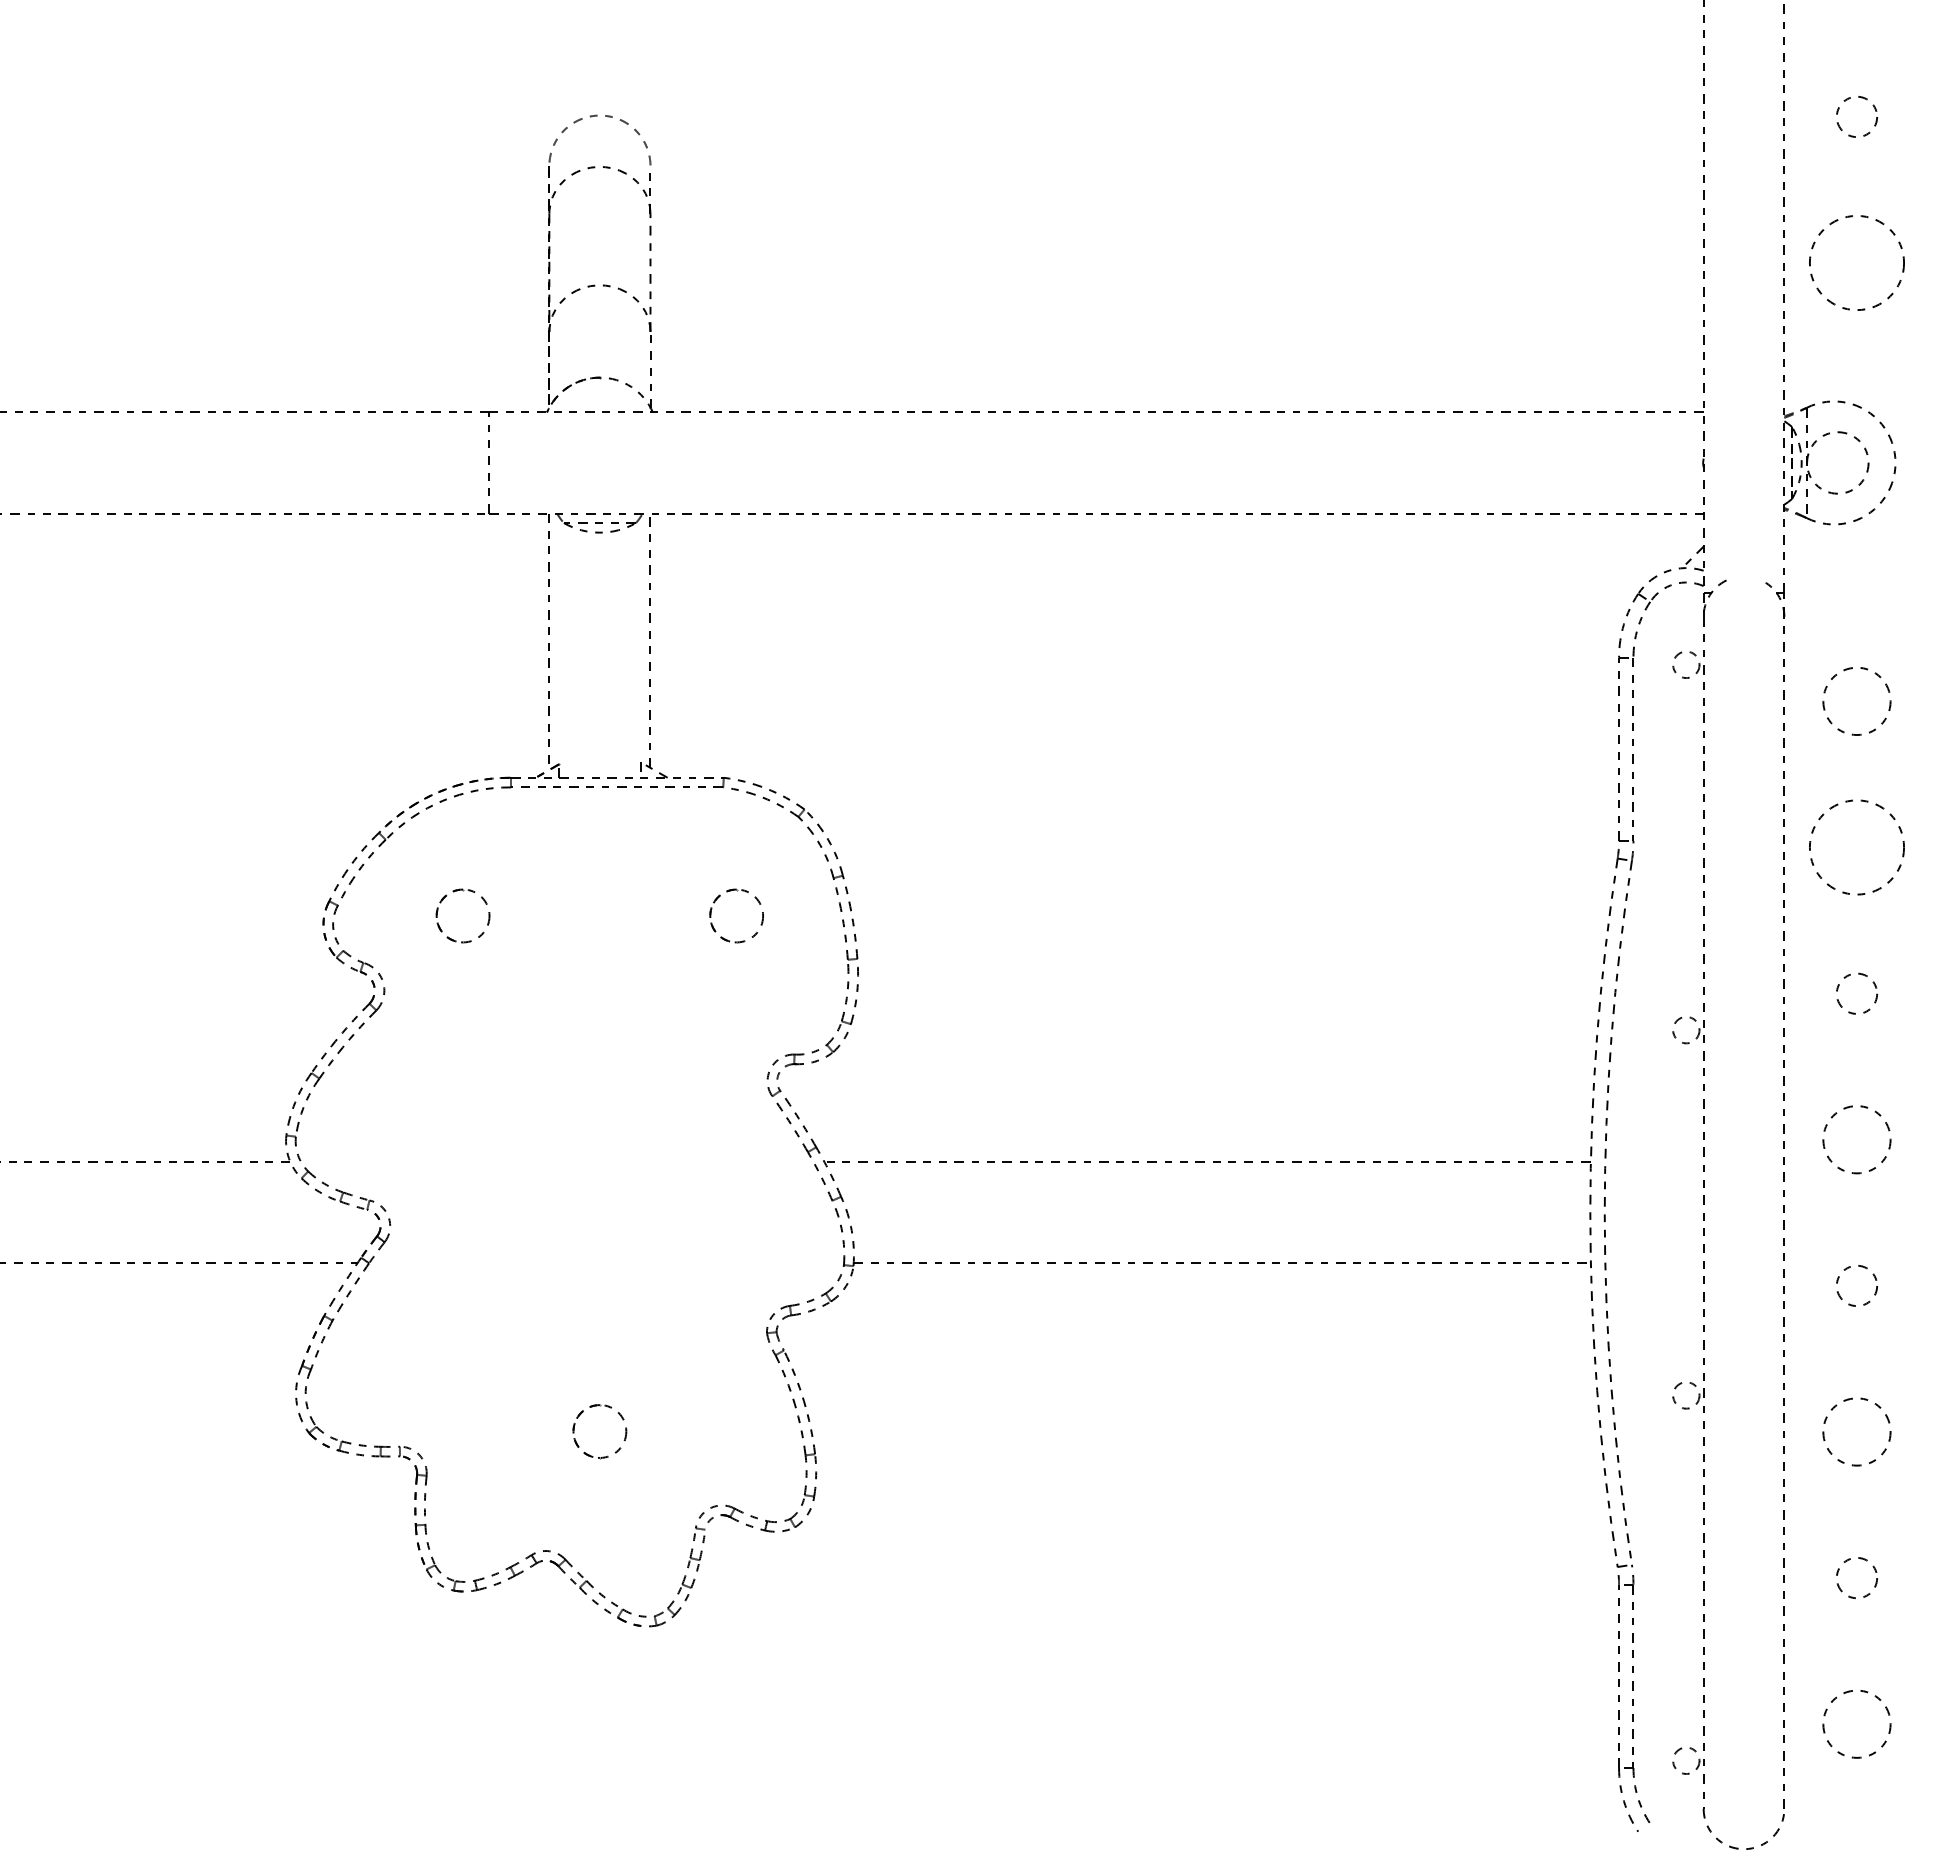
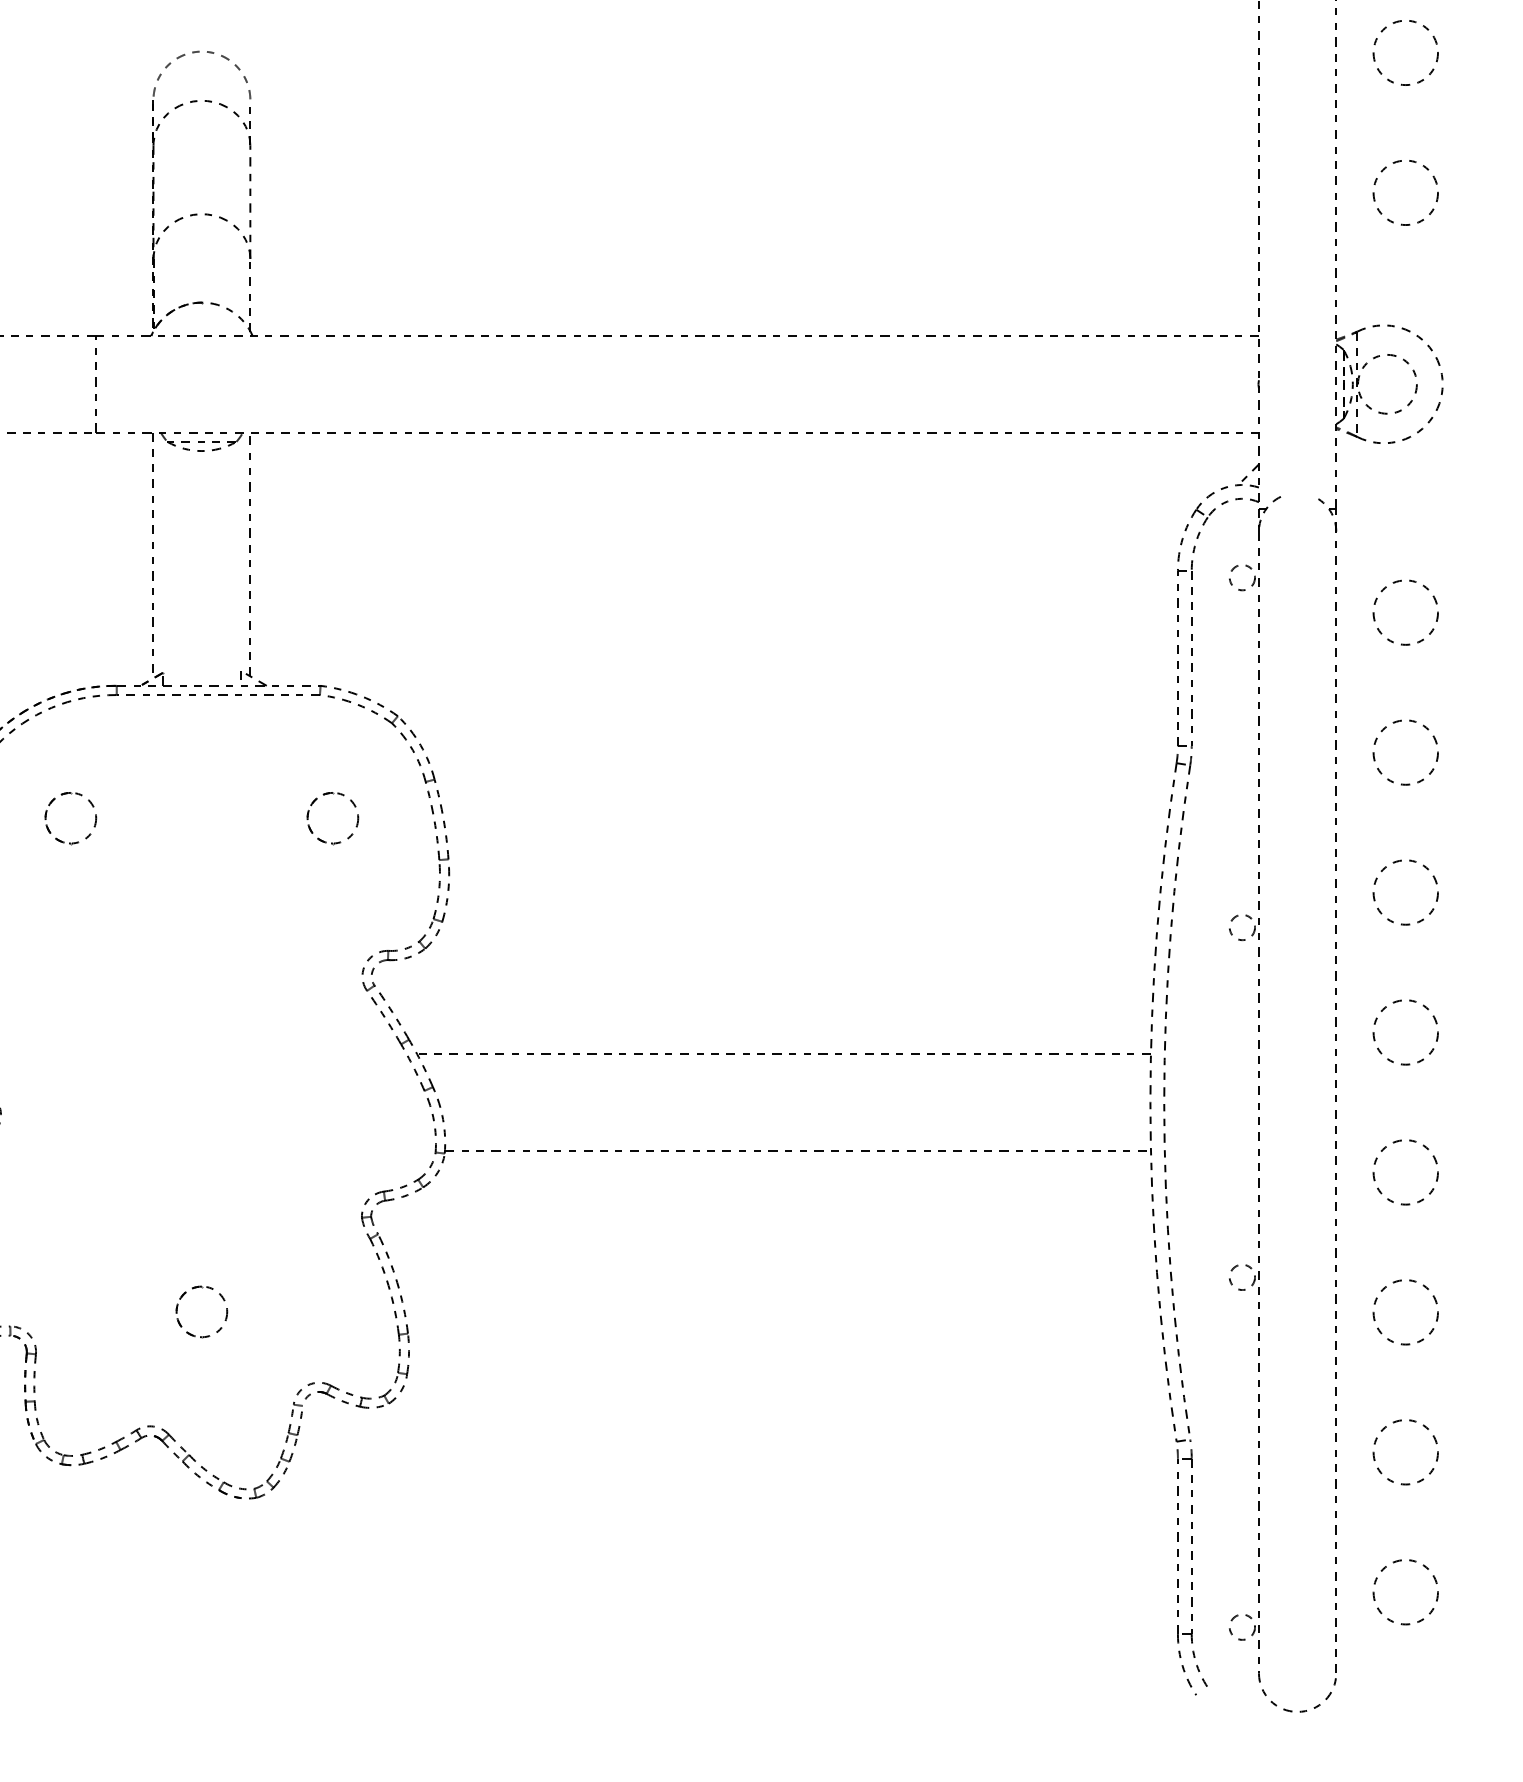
circle: (1856, 116) -> (1405, 52), size x1.67
circle: (1856, 262) -> (1405, 192), size x0.71
circle: (1856, 847) -> (1405, 752), size x0.71
circle: (1856, 993) -> (1405, 892), size x1.67
circle: (1856, 1285) -> (1405, 1172), size x1.67
circle: (1856, 1577) -> (1405, 1451), size x1.67

